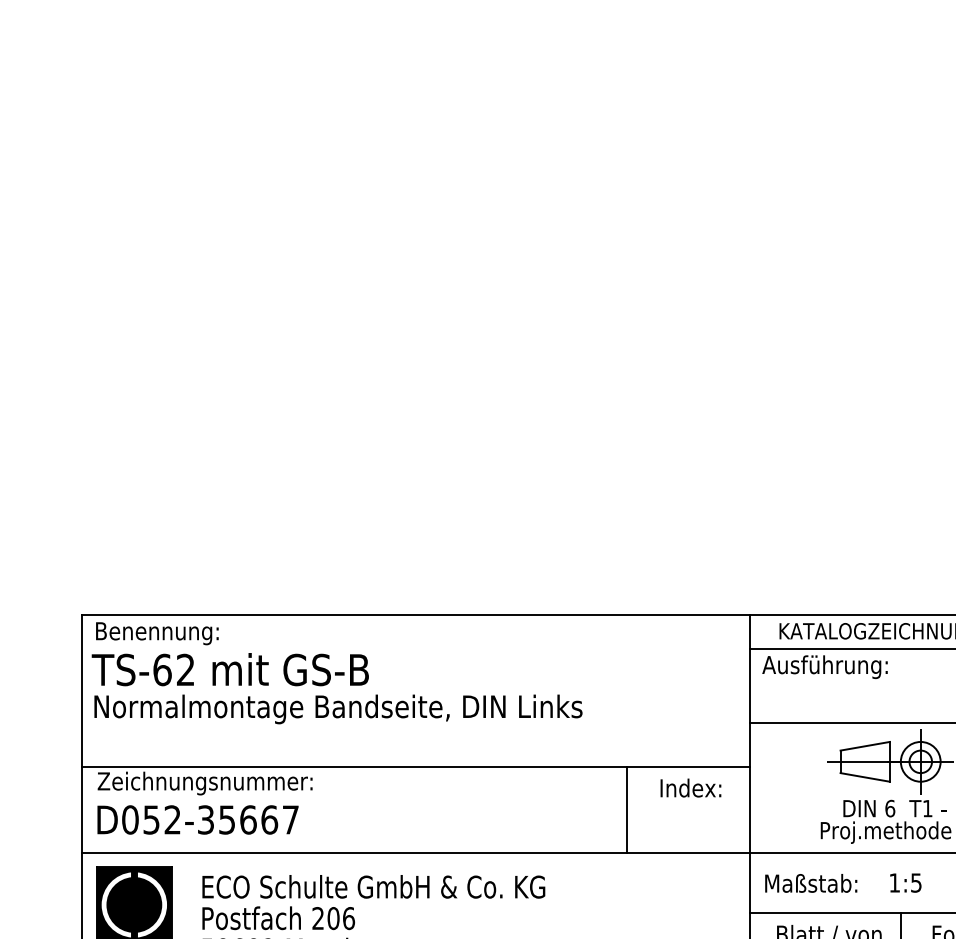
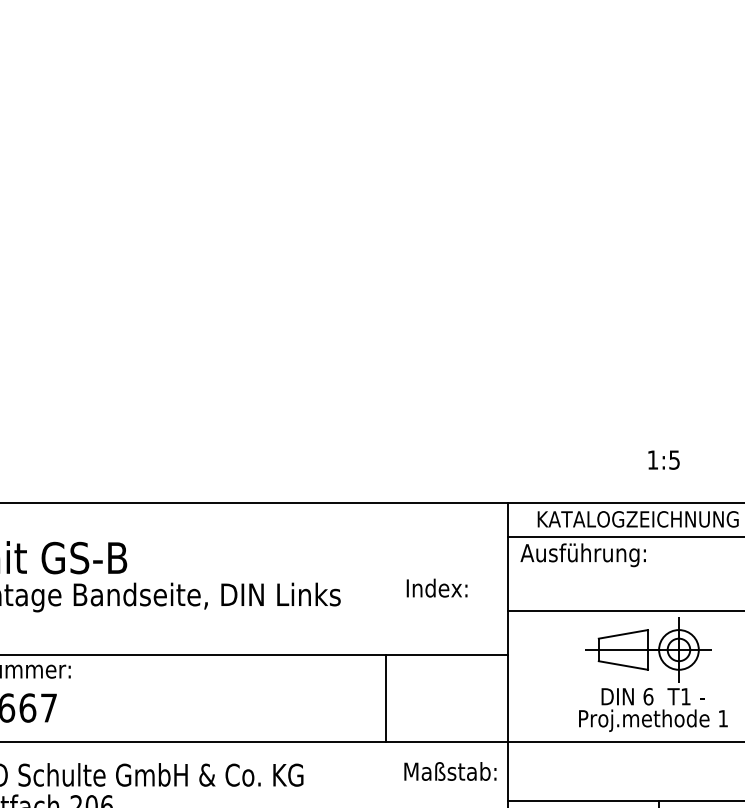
text: (690, 787) -> (436, 587), moved
text: (905, 882) -> (663, 459), moved
text: (811, 883) -> (450, 771), moved

